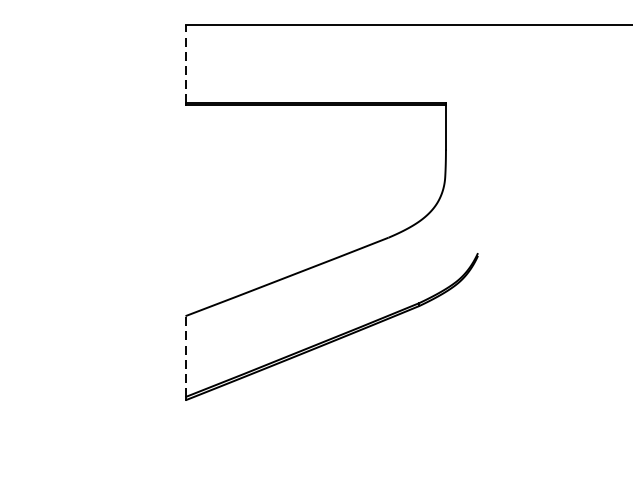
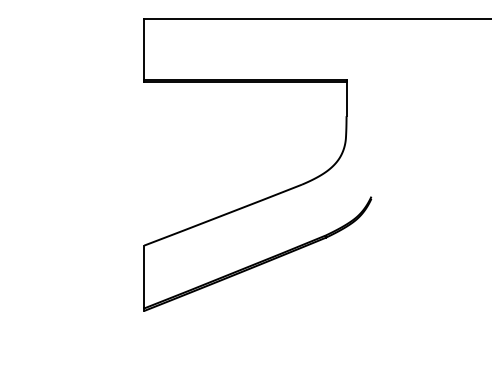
line: (185, 63) -> (144, 49), dashed -> solid
line: (185, 355) -> (144, 276), dashed -> solid

